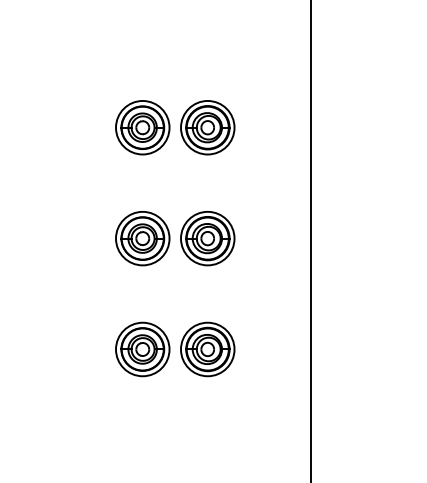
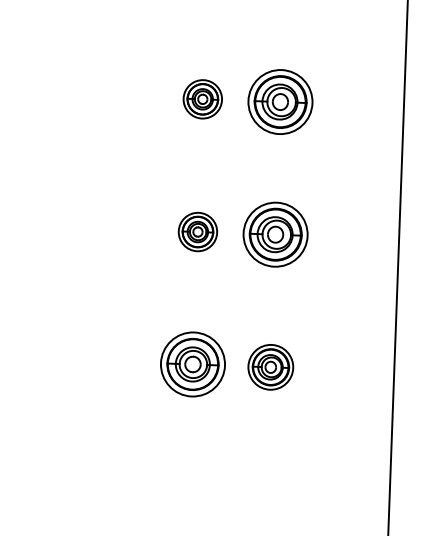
part: (142, 127) -> (202, 98), size x0.6
part: (142, 238) -> (197, 231), size x0.6
part: (207, 349) -> (270, 367), size x0.7

